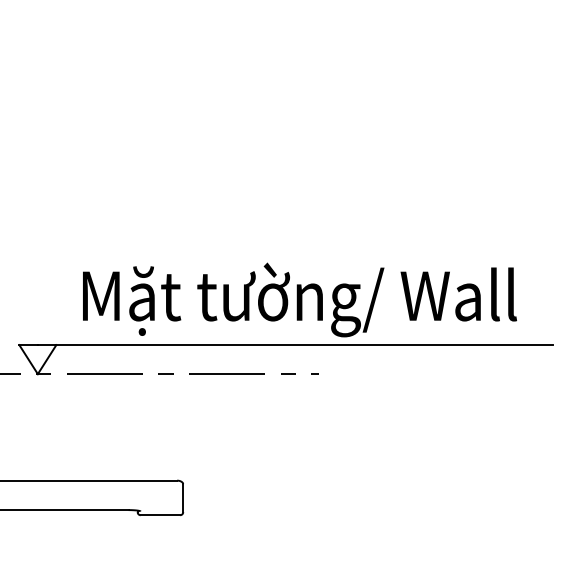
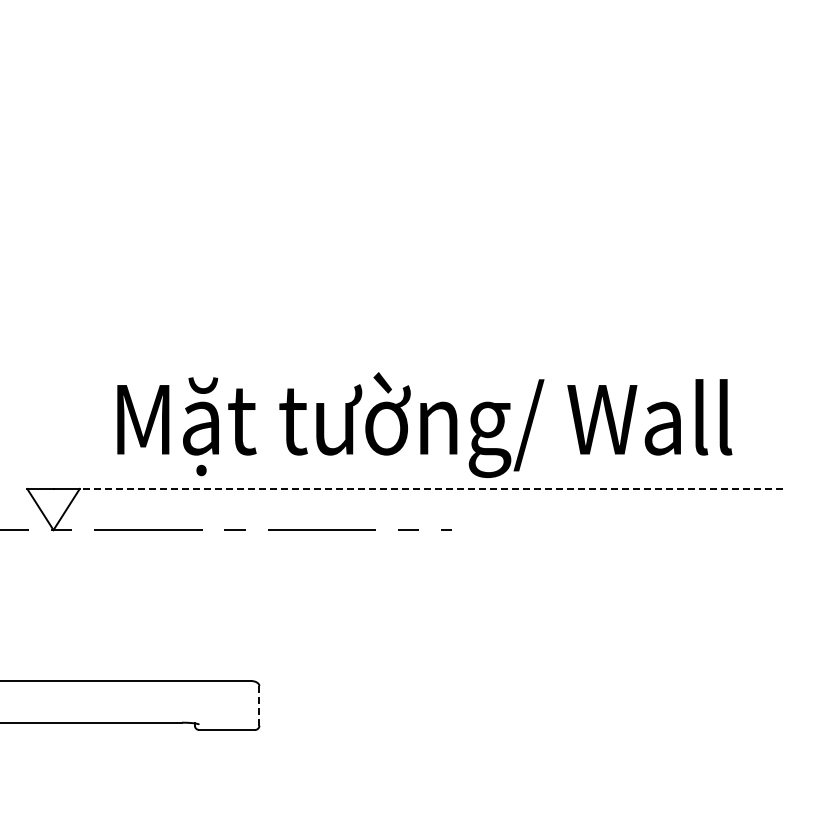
line: (304, 345) -> (430, 489), solid -> dashed
line: (183, 497) -> (259, 705), solid -> dashed

